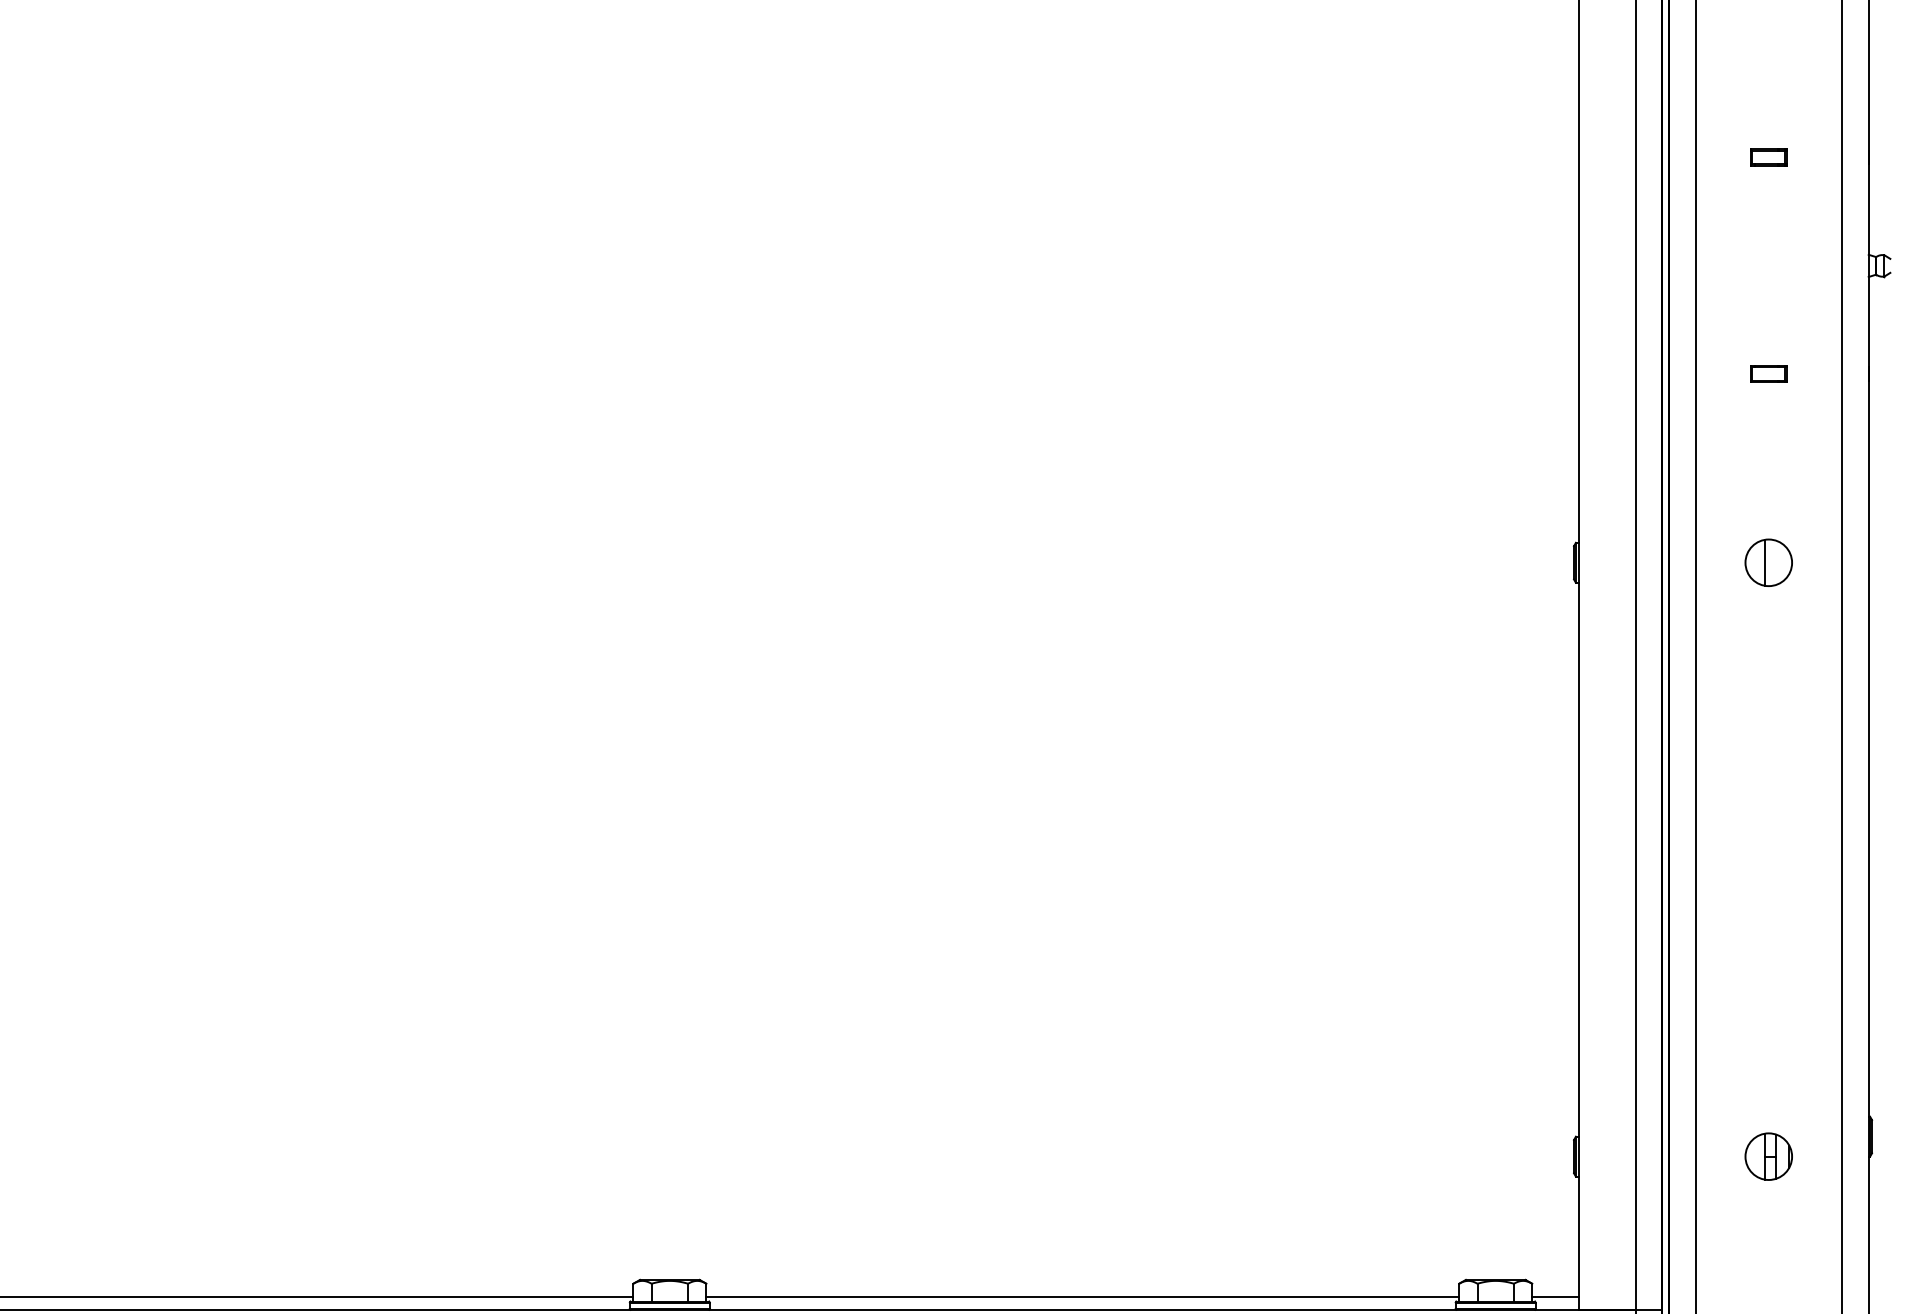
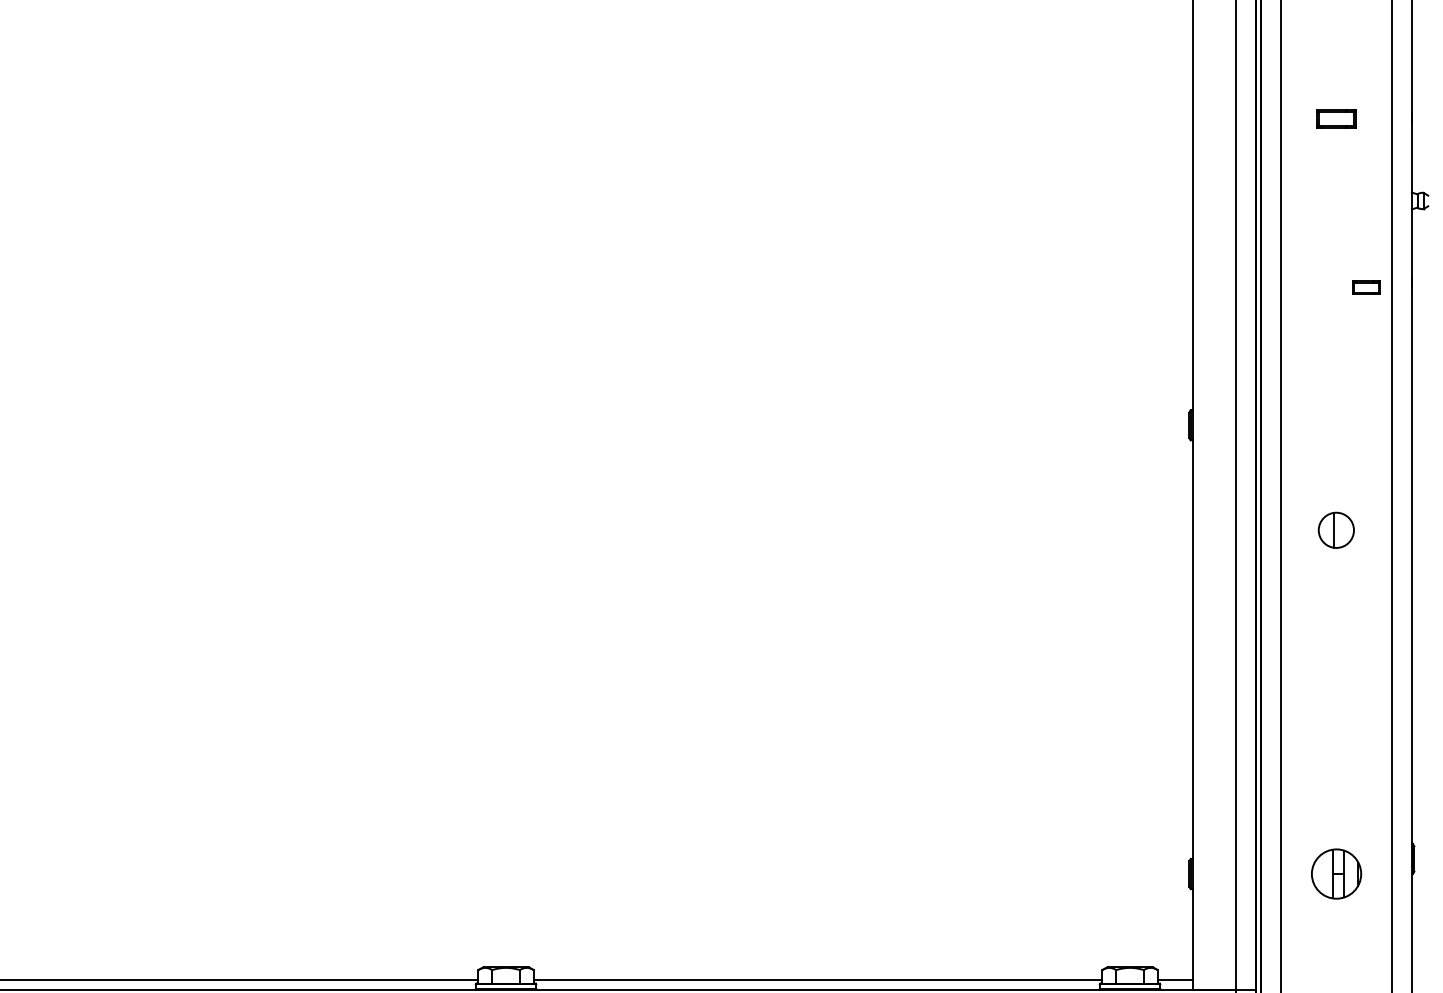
part: (1768, 158) -> (1336, 119), size x1.4
part: (1768, 373) -> (1366, 287), moved
part: (1767, 561) -> (1335, 529), moved
part: (1767, 1155) -> (1335, 873), size x1.4

